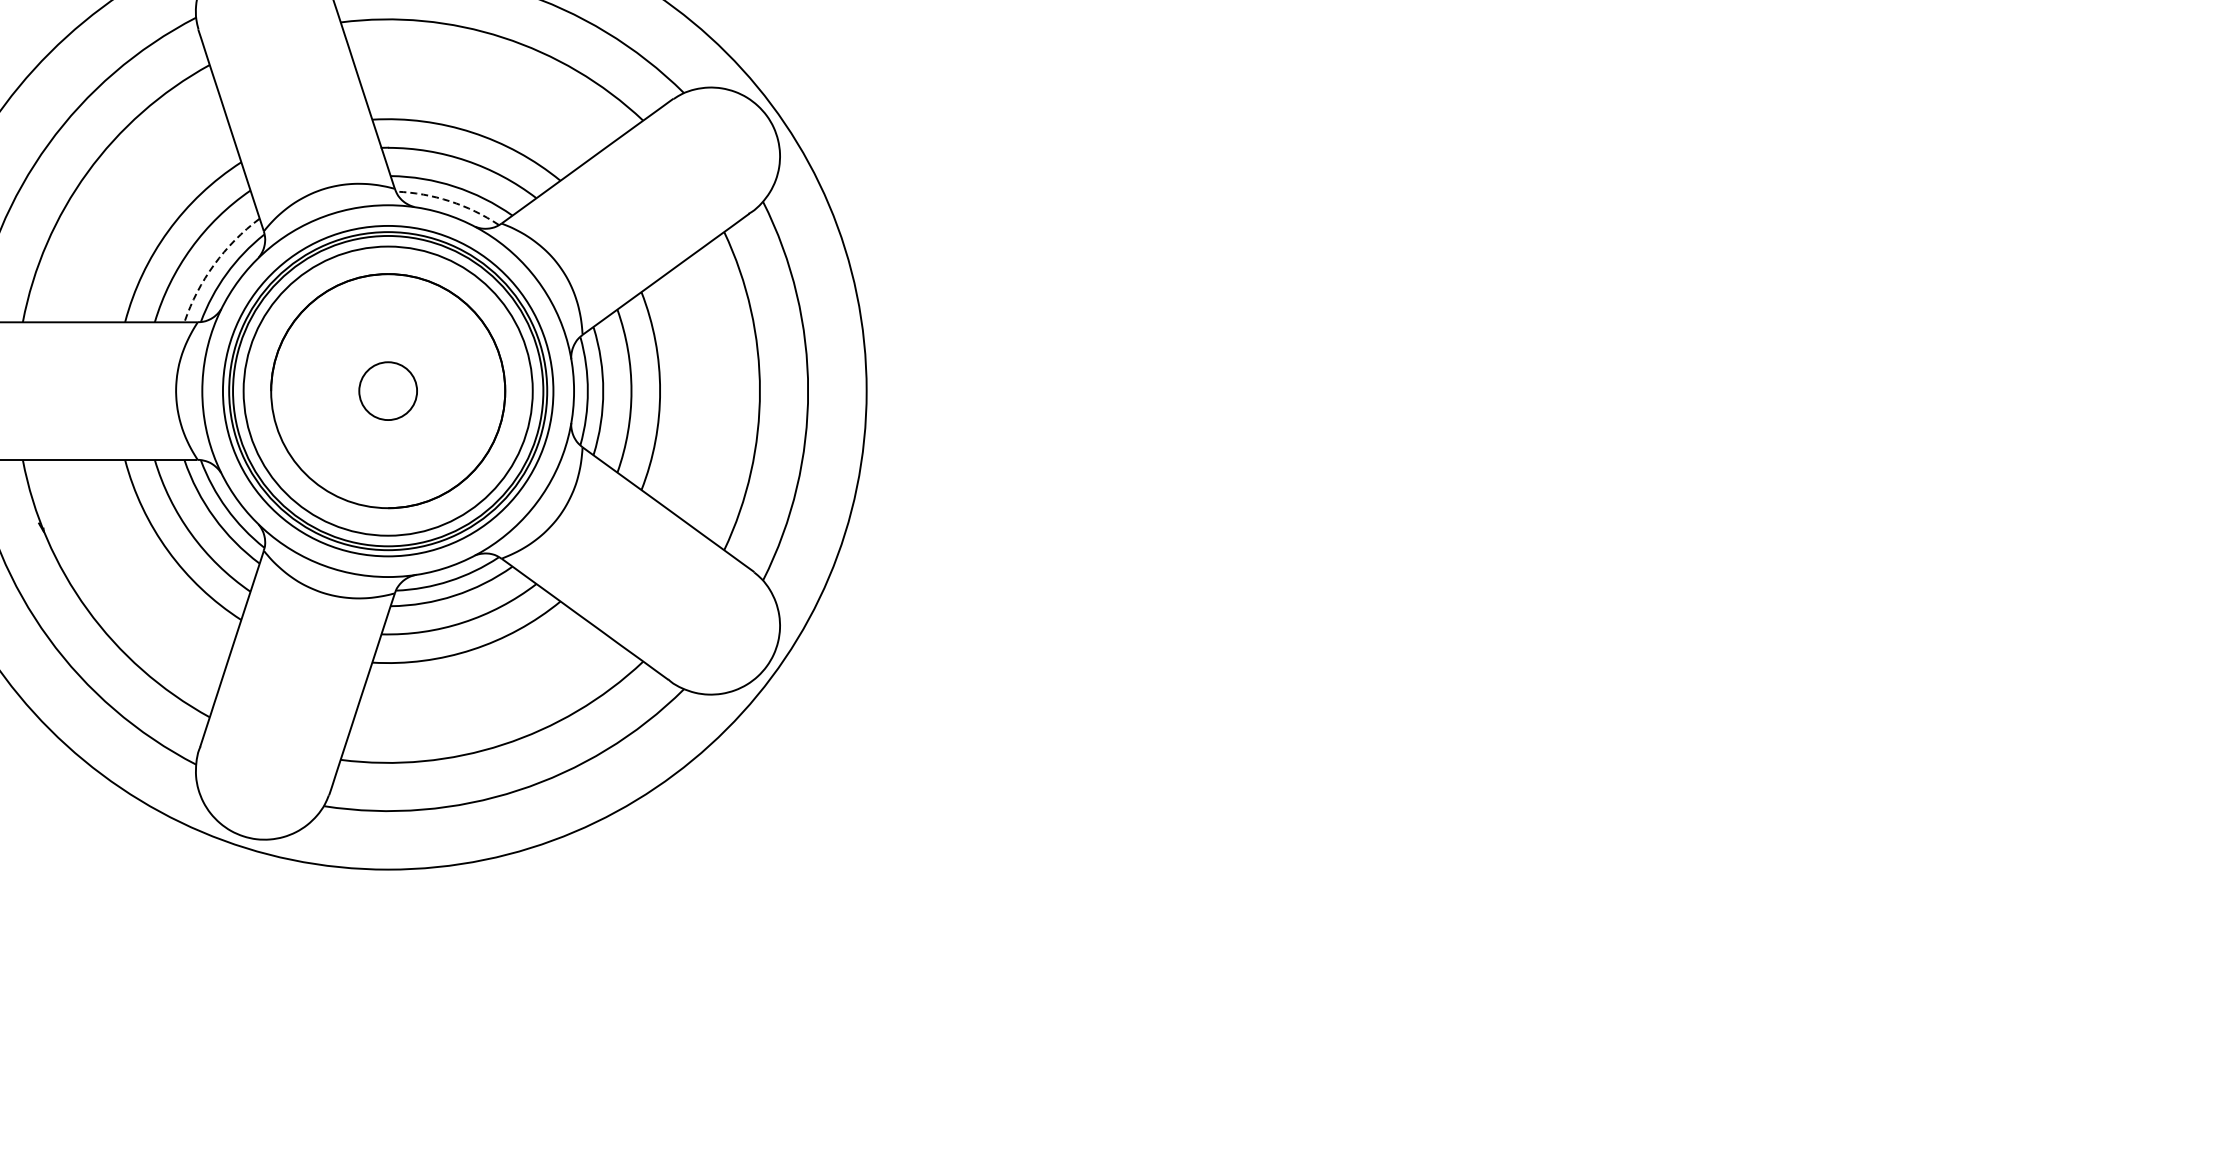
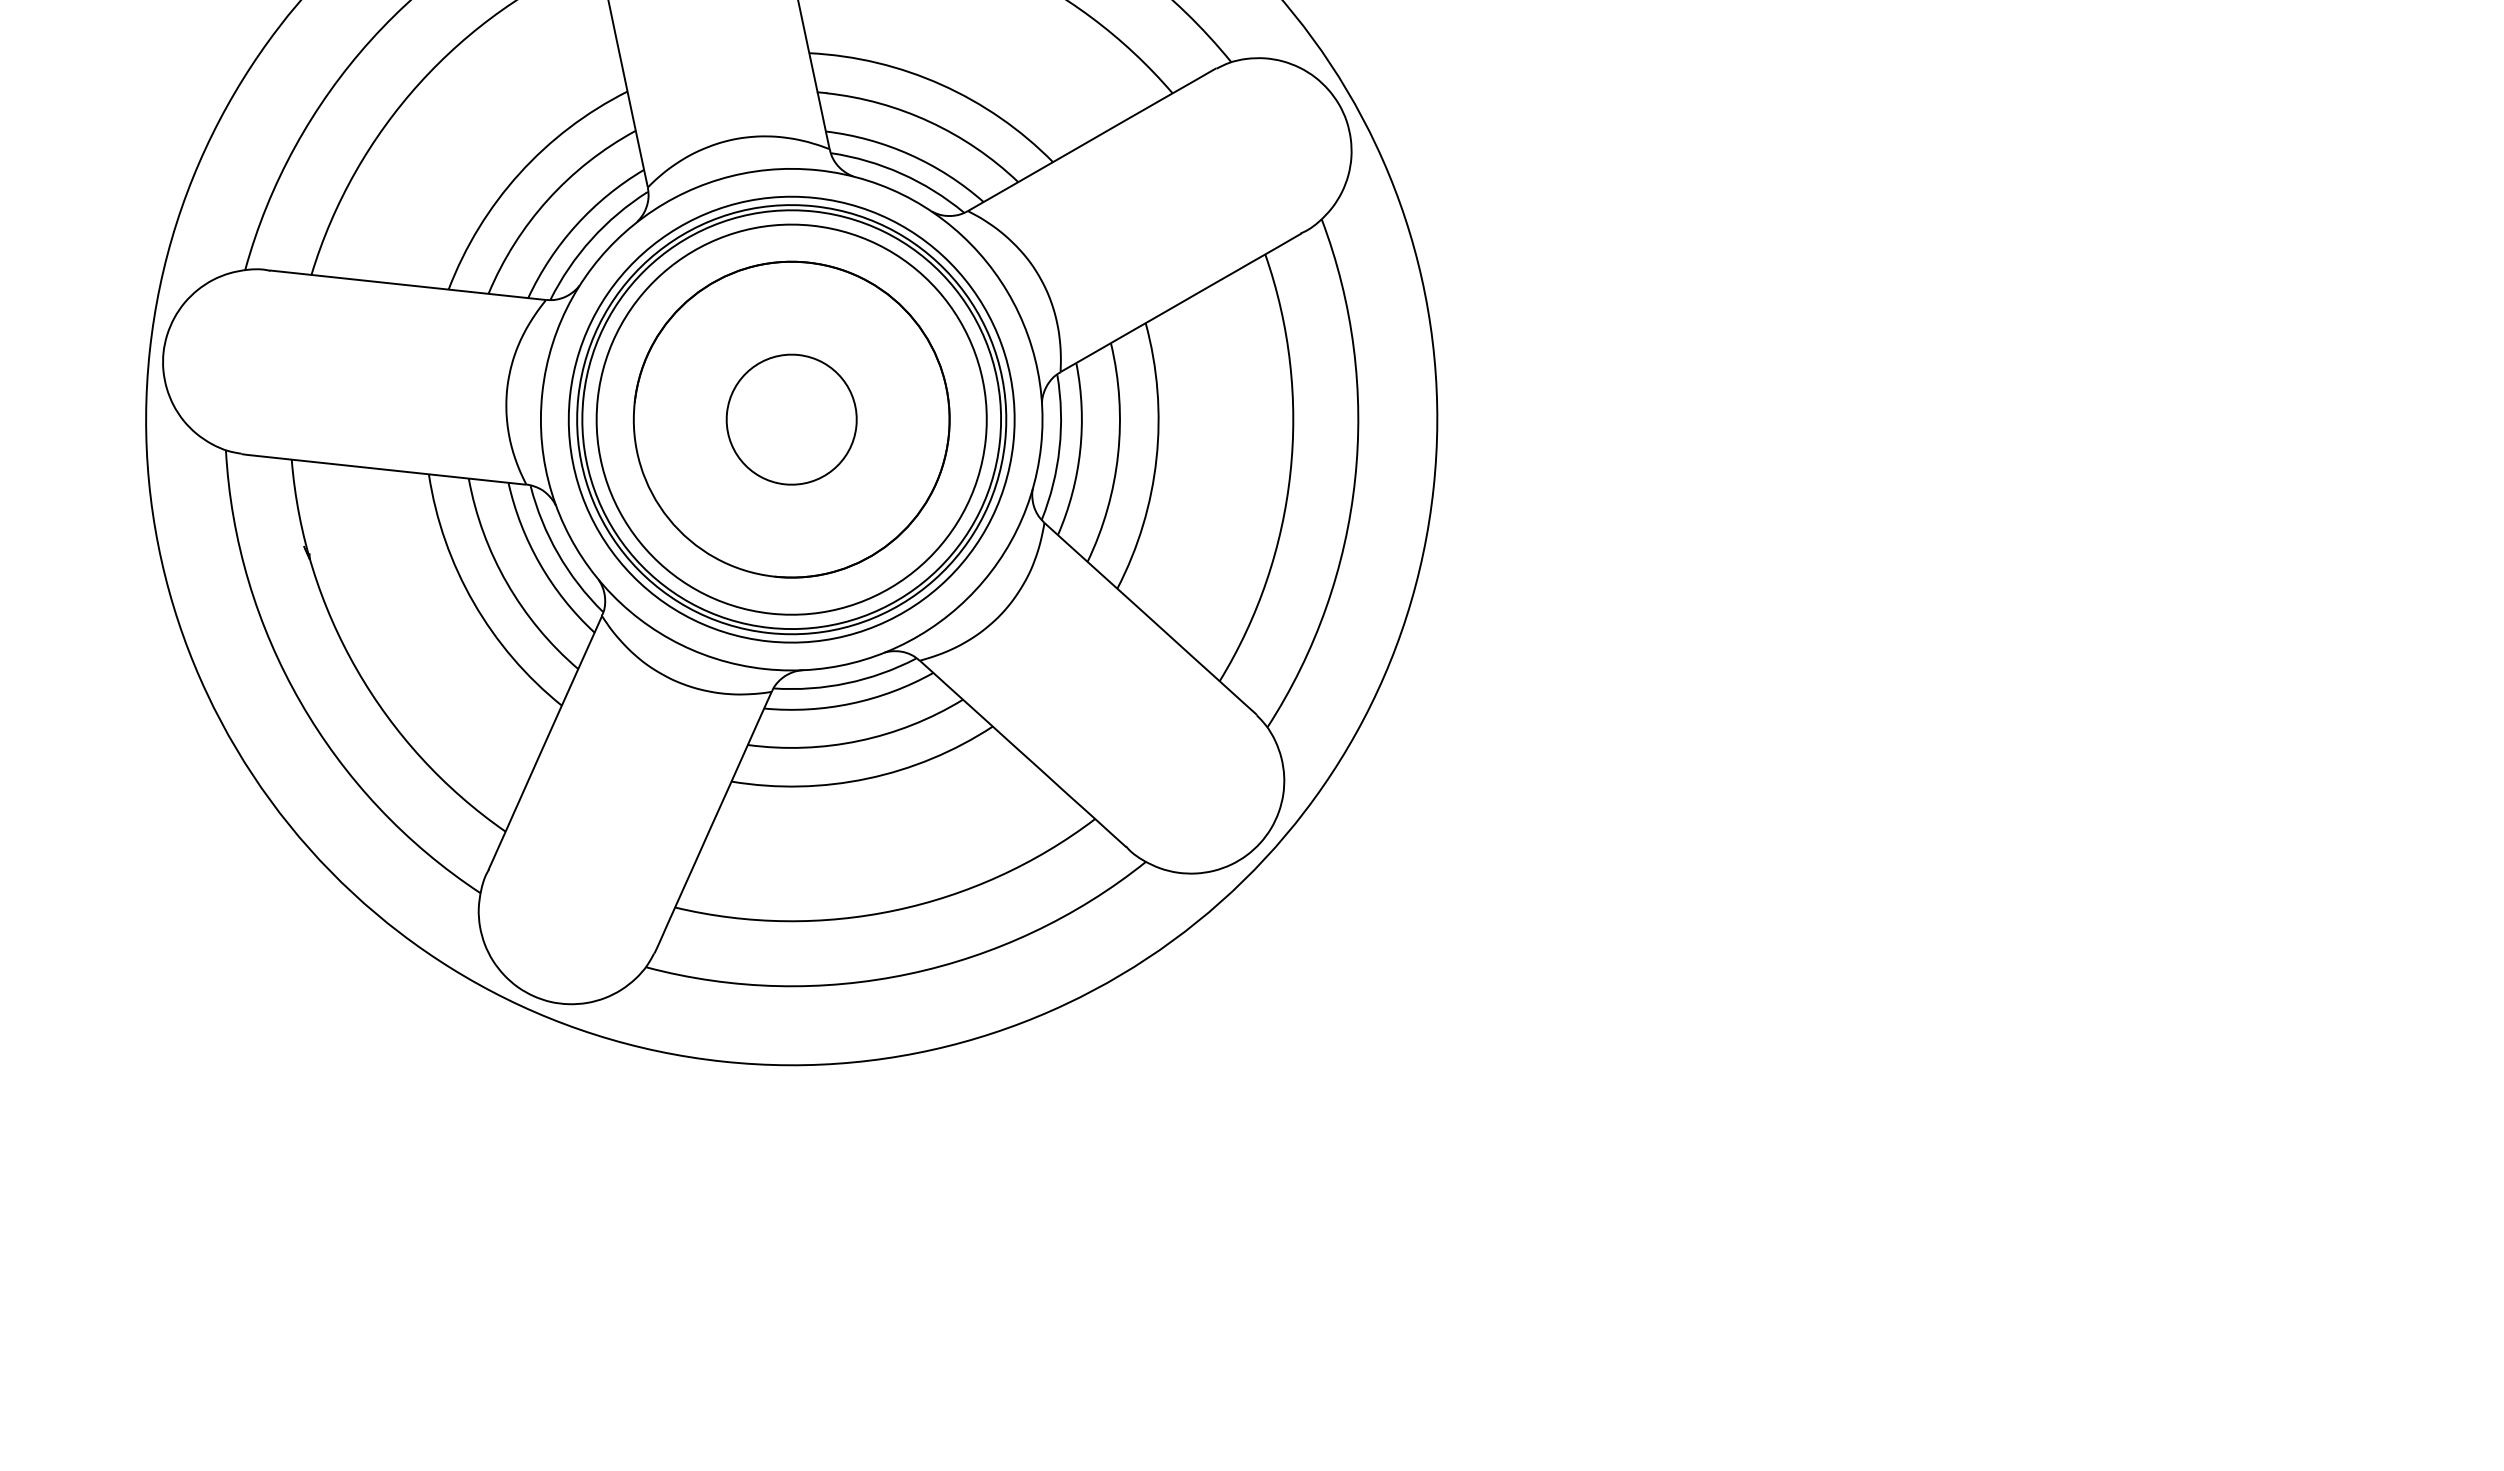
arc: (449, 201) -> (901, 174), dashed -> solid
arc: (214, 264) -> (576, 224), dashed -> solid
circle: (388, 390) -> (792, 418), size x1.67

